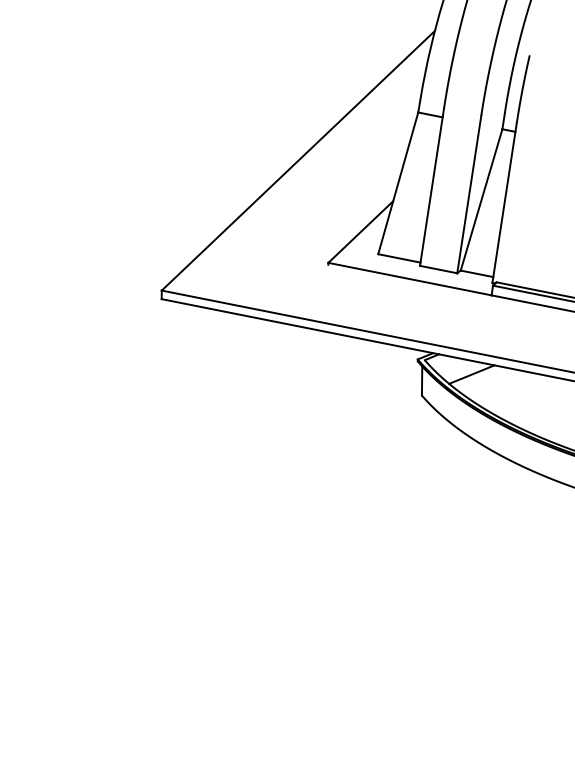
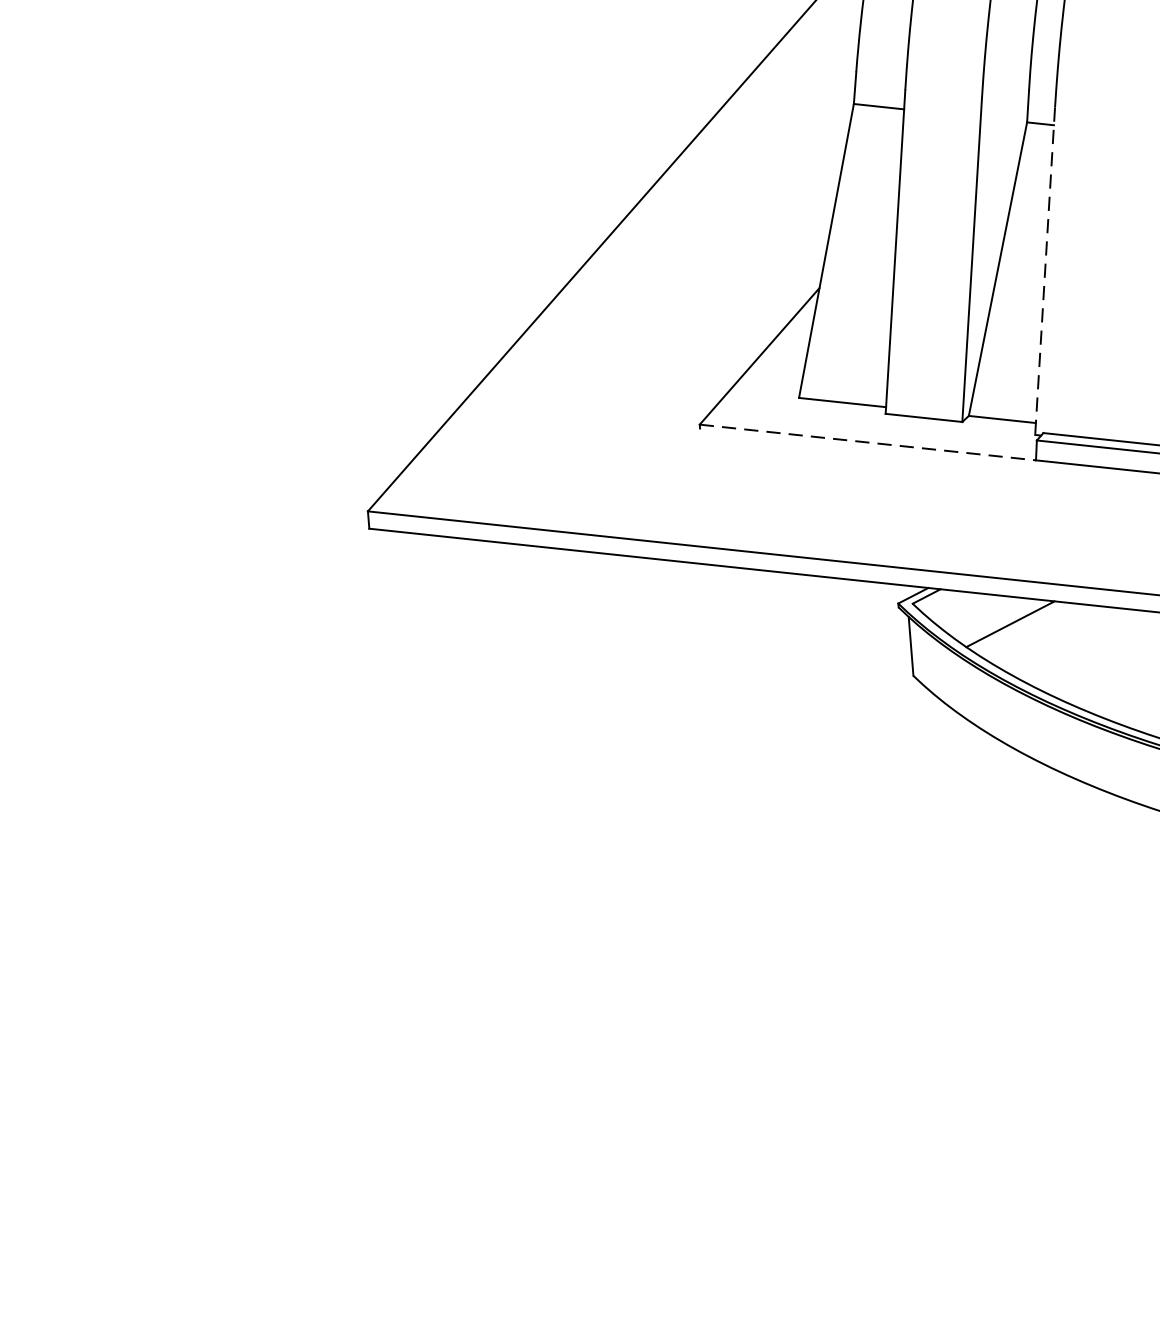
line: (504, 203) -> (1045, 272), solid -> dashed
line: (410, 279) -> (868, 443), solid -> dashed

